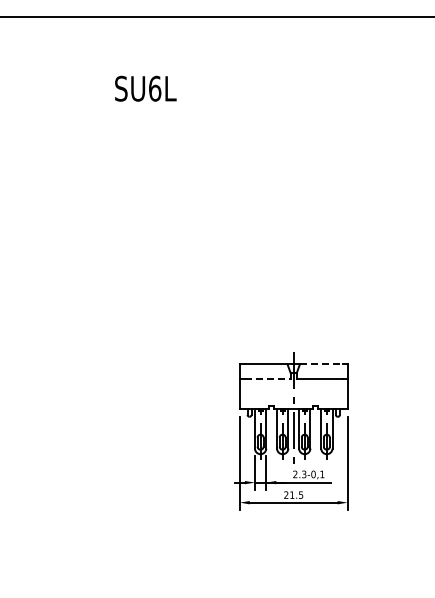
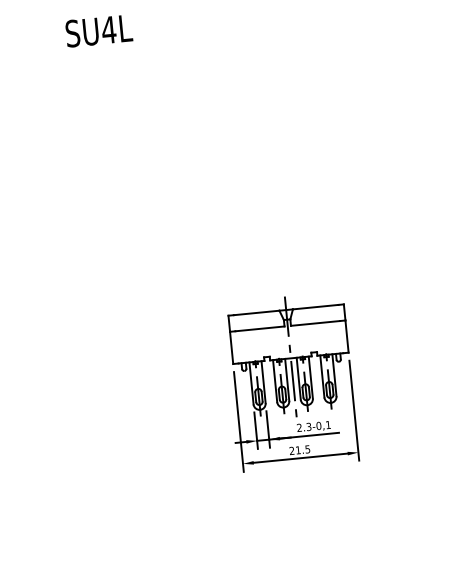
text: (154, 88) -> (108, 29), SU6L -> SU4L
line: (321, 364) -> (315, 307), dashed -> solid
line: (267, 379) -> (259, 329), dashed -> solid

